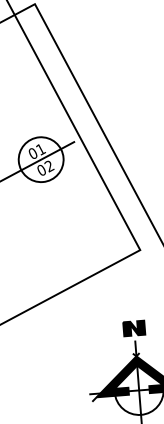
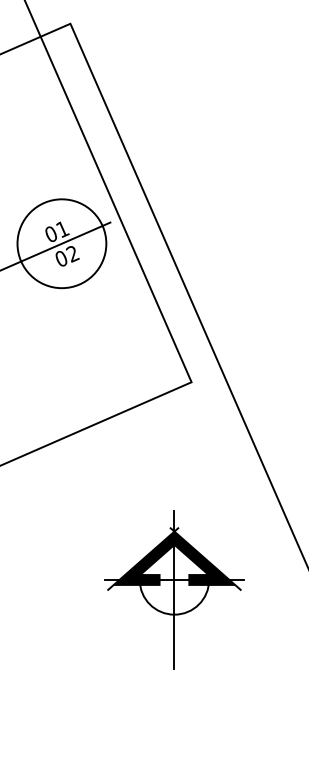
circle: (40, 159) -> (61, 243), size x1.4
part: (134, 328) -> (174, 491), removed

